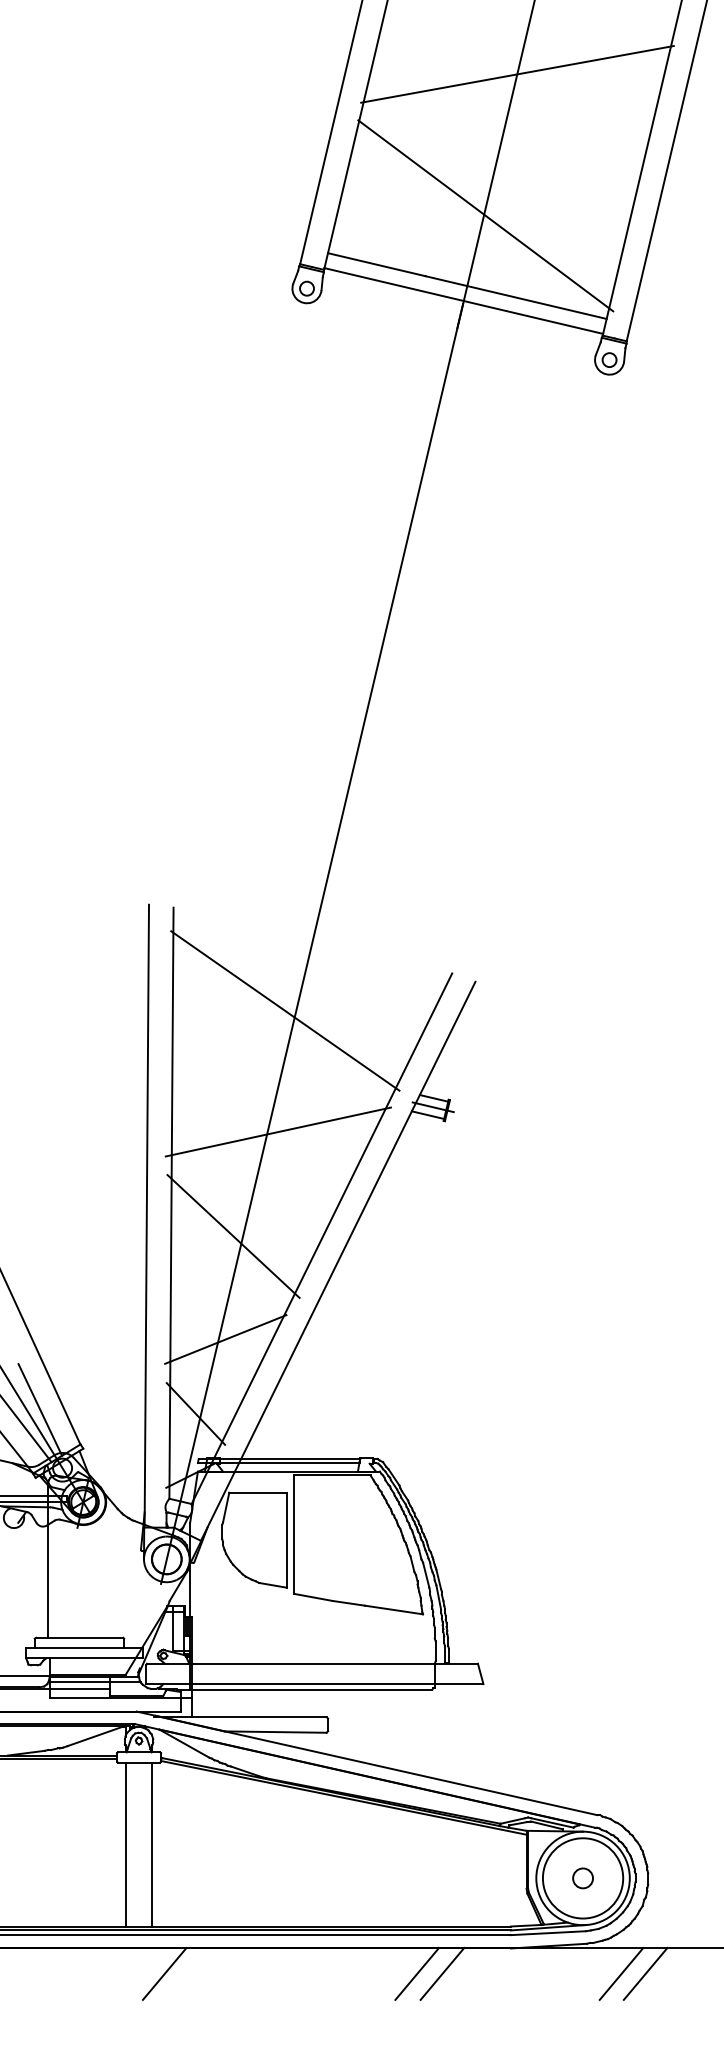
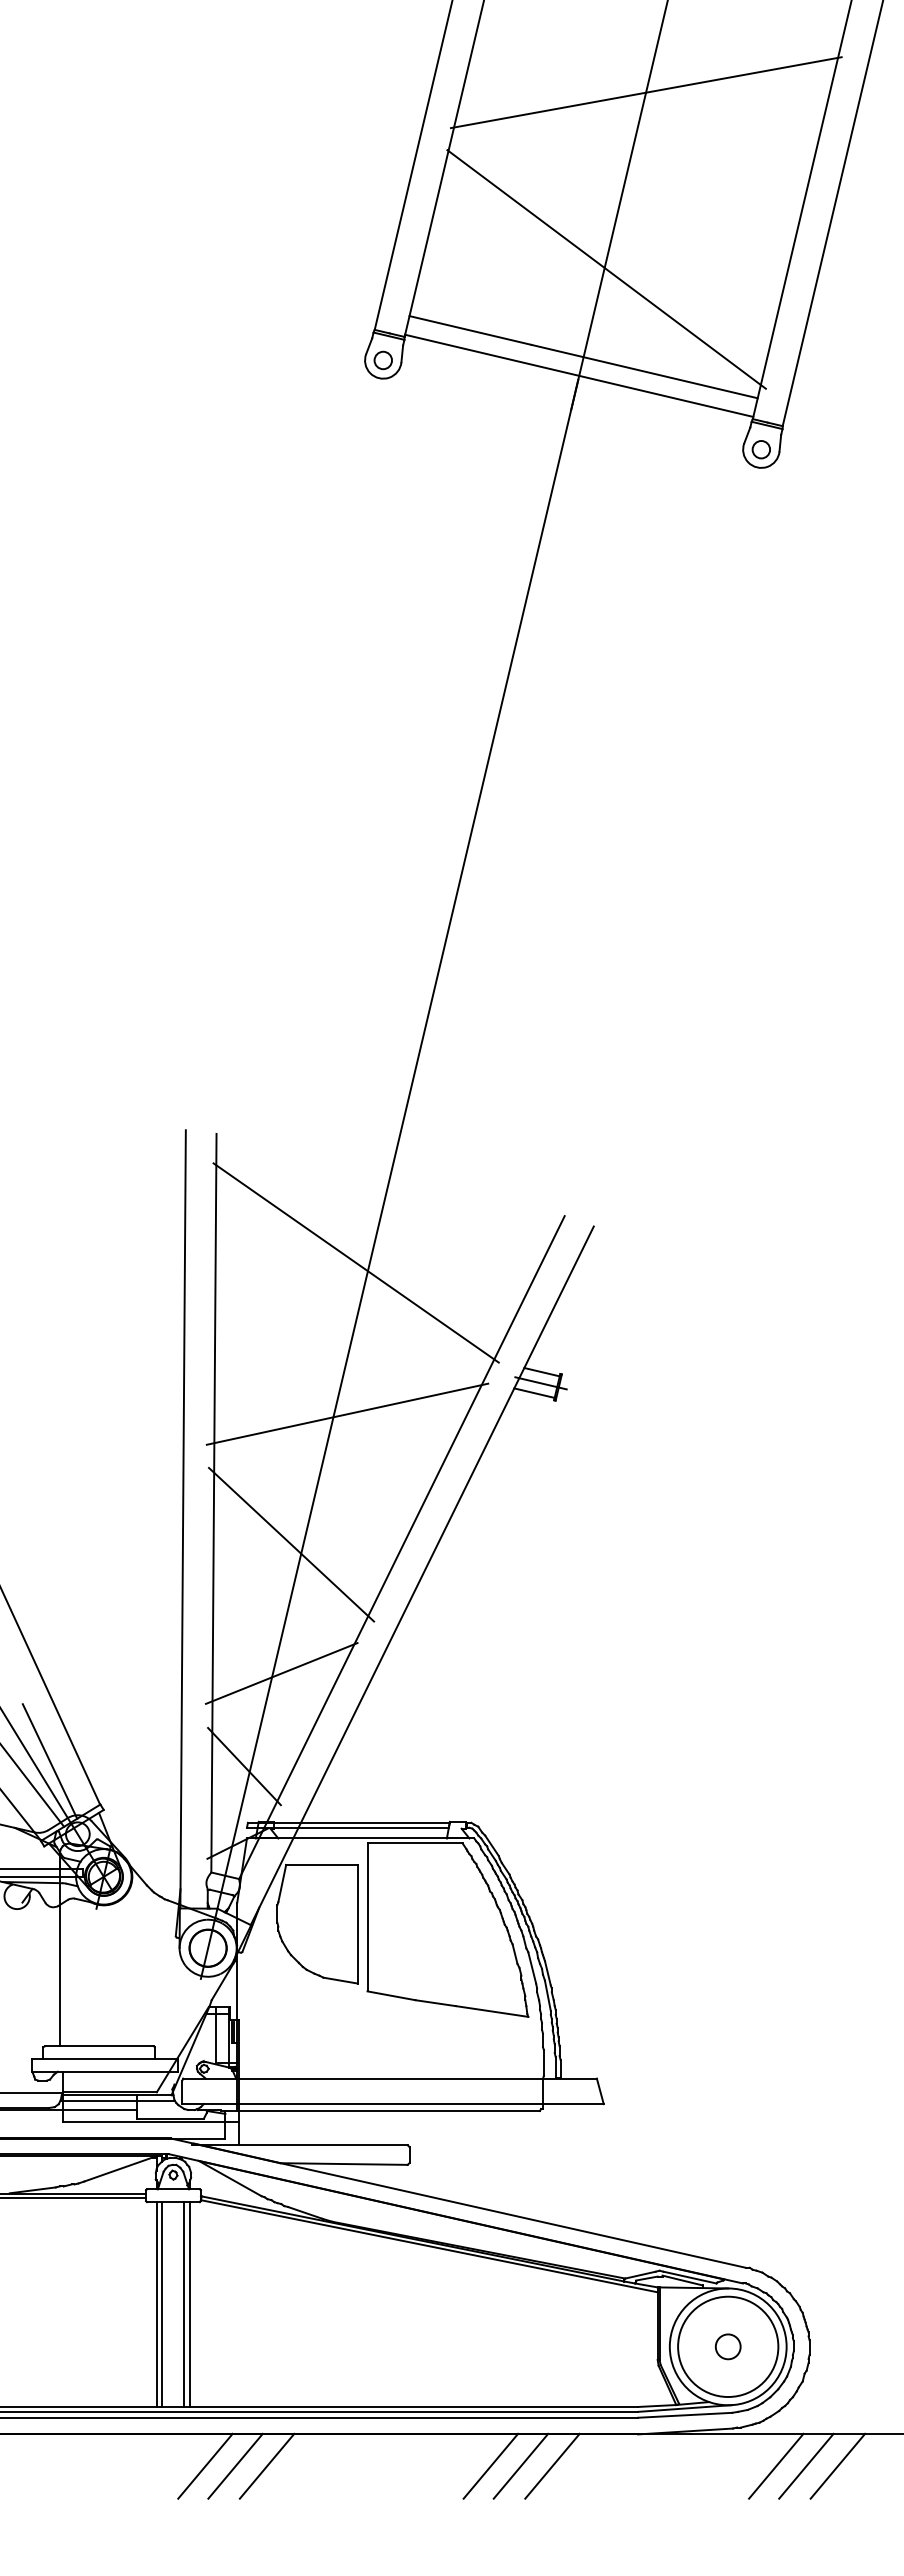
line: (129, 1844) -> (161, 2304), added
line: (147, 1844) -> (184, 2304), added
line: (188, 1973) -> (235, 2465), added
line: (213, 1973) -> (266, 2465), added
line: (392, 1973) -> (490, 2465), added
line: (670, 1973) -> (837, 2465), added

